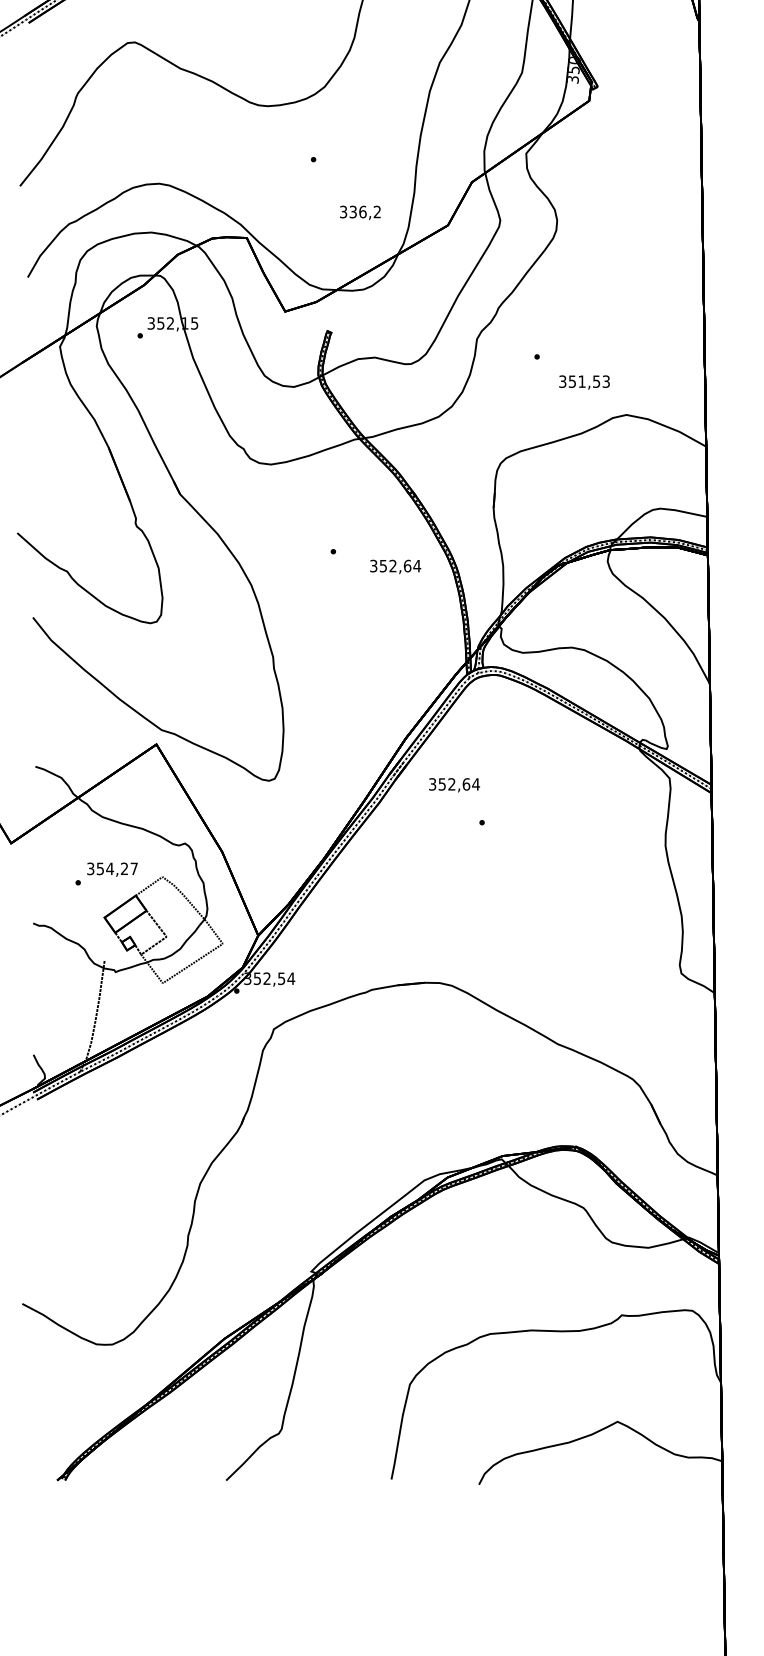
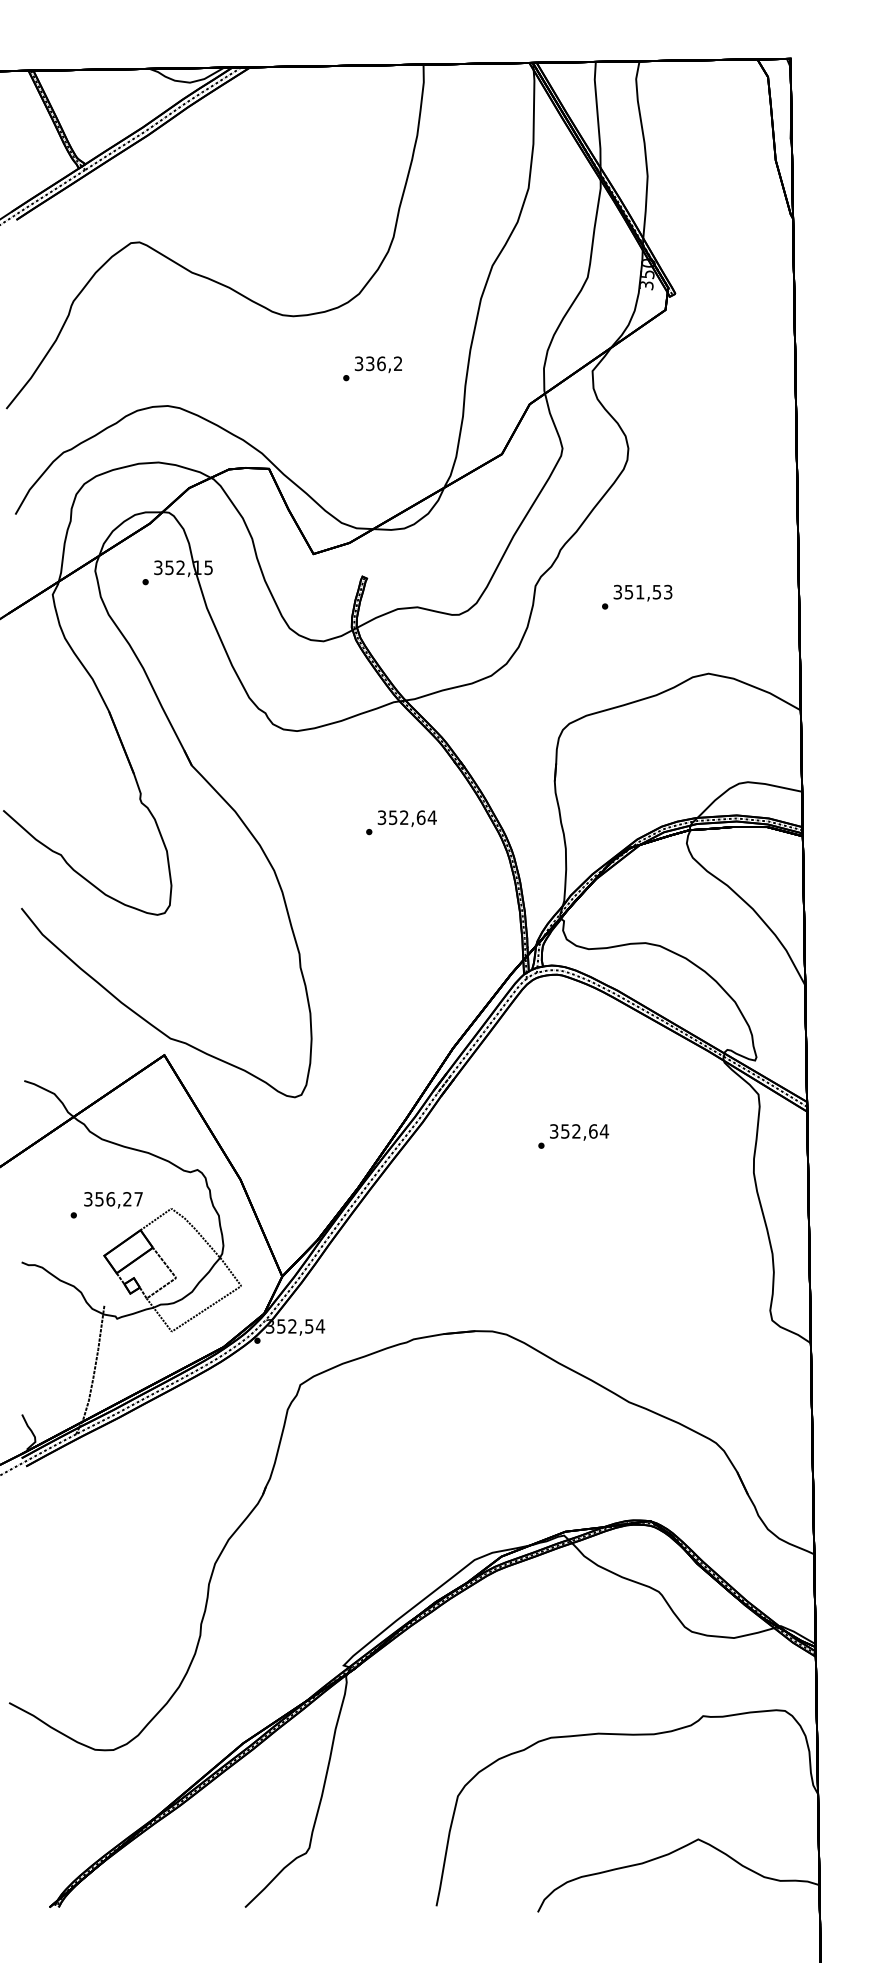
text: (359, 212) -> (377, 364), moved
text: (584, 381) -> (642, 592), moved
text: (394, 566) -> (406, 818), moved
text: (454, 785) -> (579, 1132), moved
text: (109, 869) -> (110, 1199), 354,27 -> 356,27

